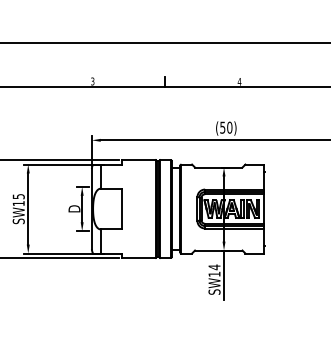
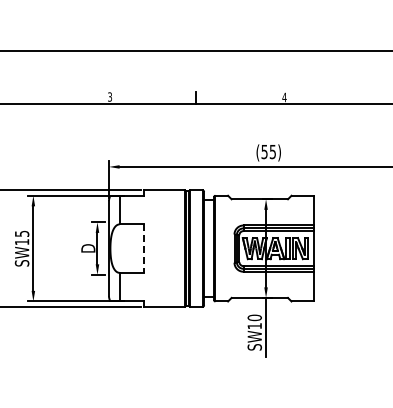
text: (229, 127) -> (272, 151), (50) -> (55)
line: (121, 209) -> (144, 249), solid -> dashed
text: (214, 266) -> (254, 317), SW14 -> SW10

